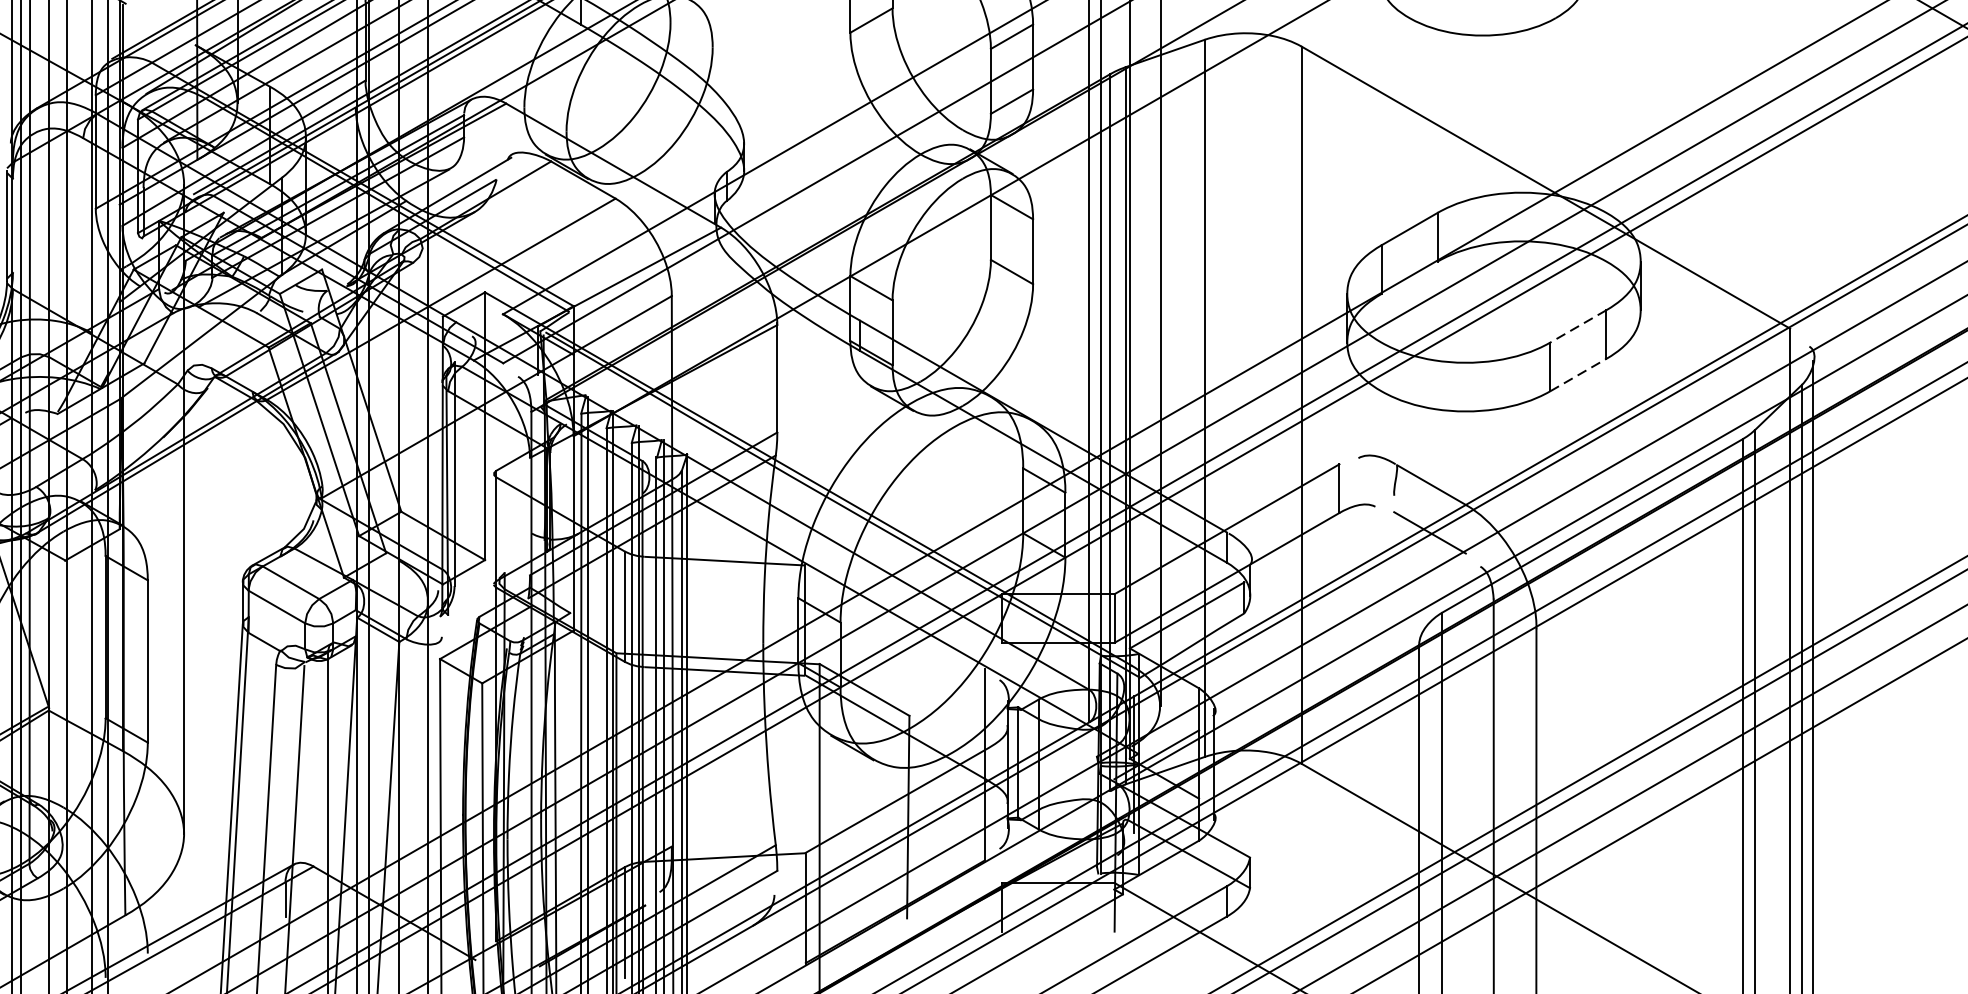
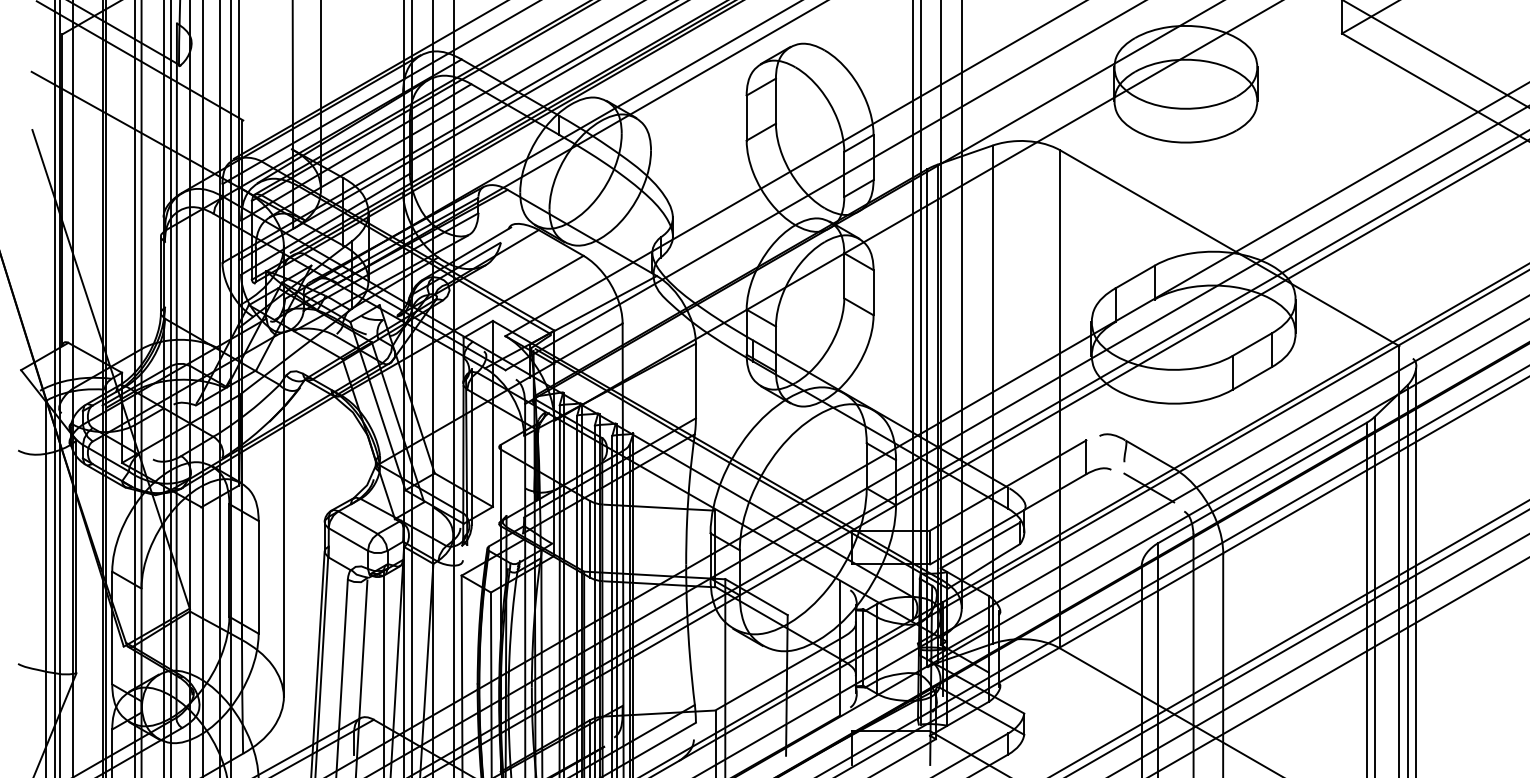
line: (1578, 326) -> (1252, 344), dashed -> solid
line: (1578, 375) -> (1252, 378), dashed -> solid

